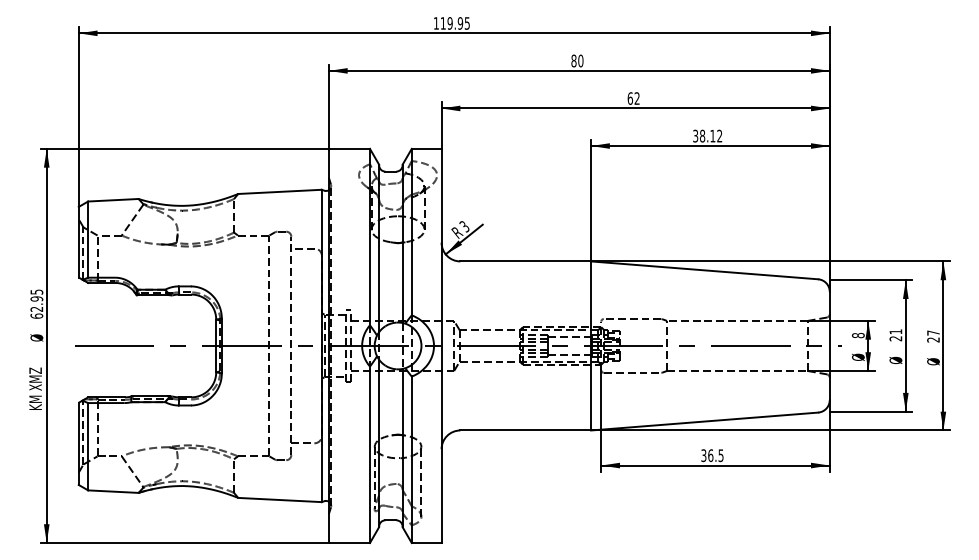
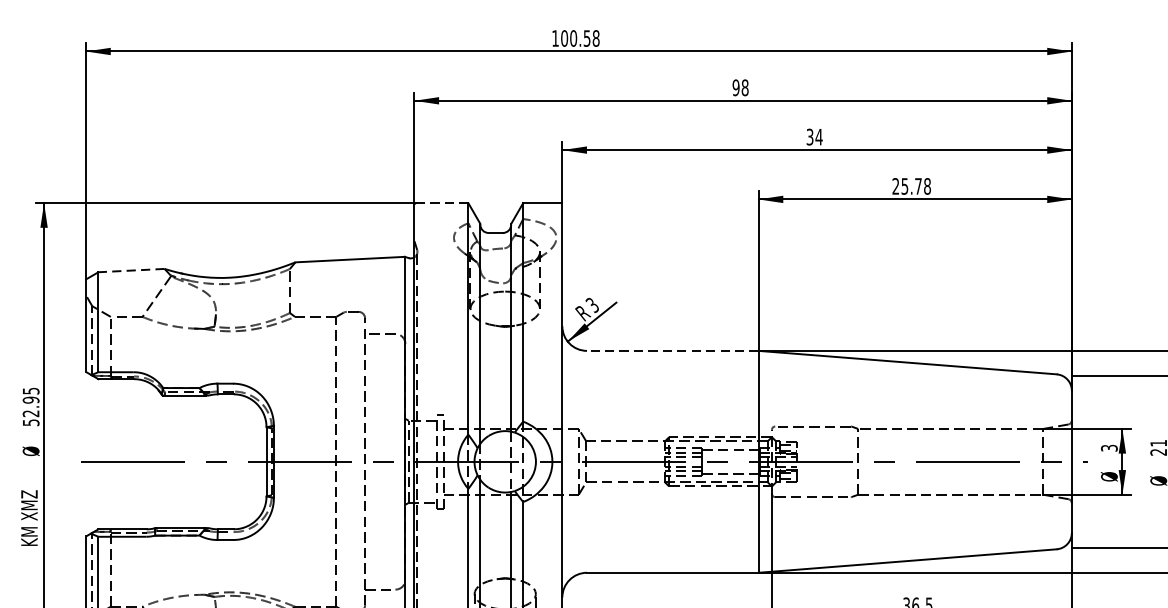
text: (454, 23) -> (579, 38), 119.95 -> 100.58
text: (577, 61) -> (740, 88), 80 -> 98
text: (633, 98) -> (814, 137), 62 -> 34
text: (707, 135) -> (911, 185), 38.12 -> 25.78
line: (350, 148) -> (442, 202), solid -> dashed
line: (112, 200) -> (130, 270), solid -> dashed
line: (525, 261) -> (672, 350), solid -> dashed
text: (36, 315) -> (30, 421), 62.95 -> 52.95
text: (858, 335) -> (1109, 448), 8 -> 3

